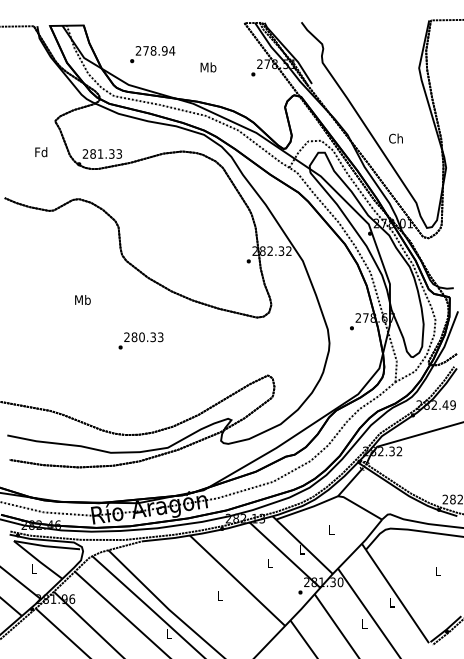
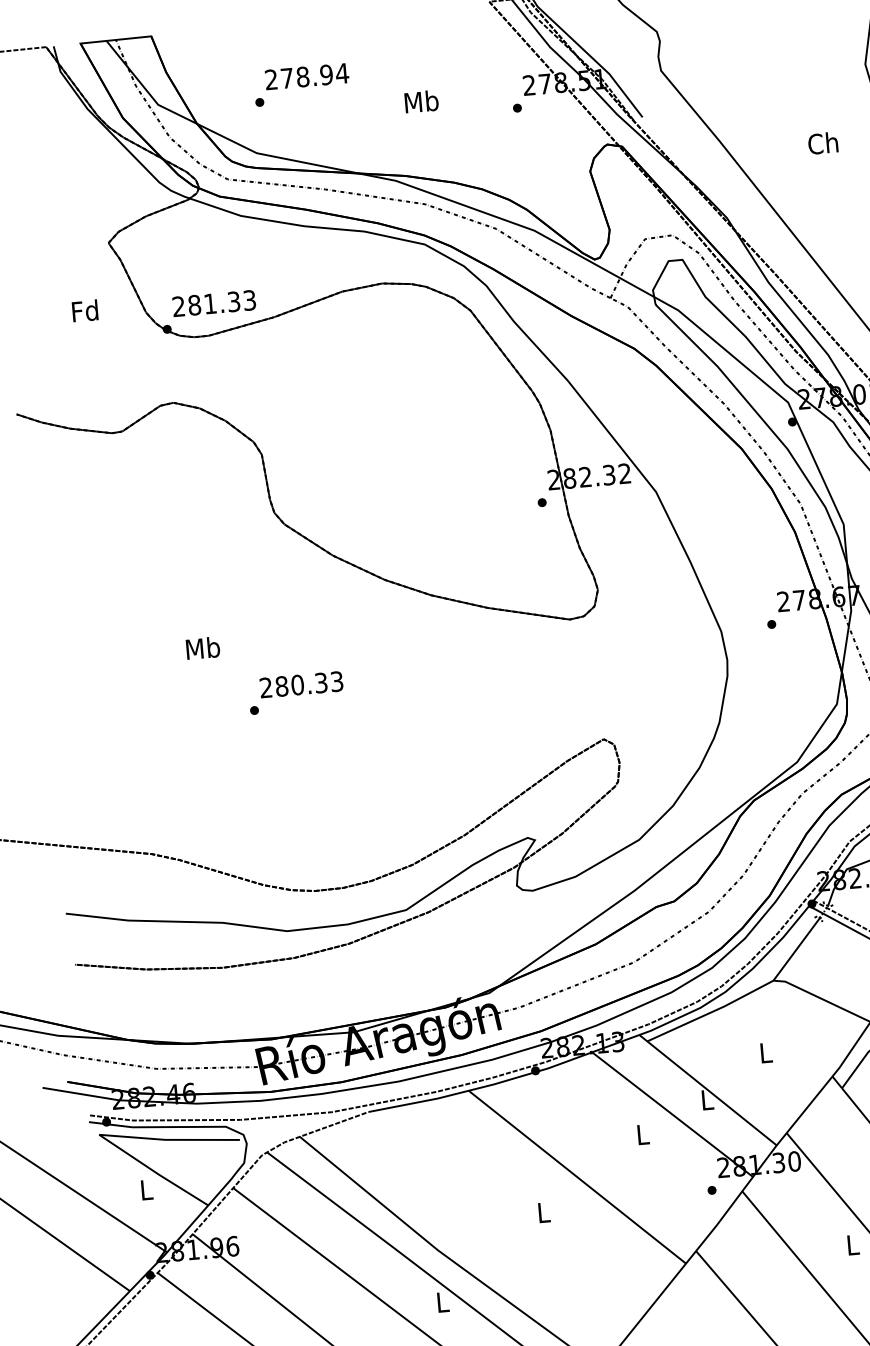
text: (395, 138) -> (822, 143), moved
text: (82, 299) -> (202, 647), moved
text: (140, 340) -> (295, 692), moved

